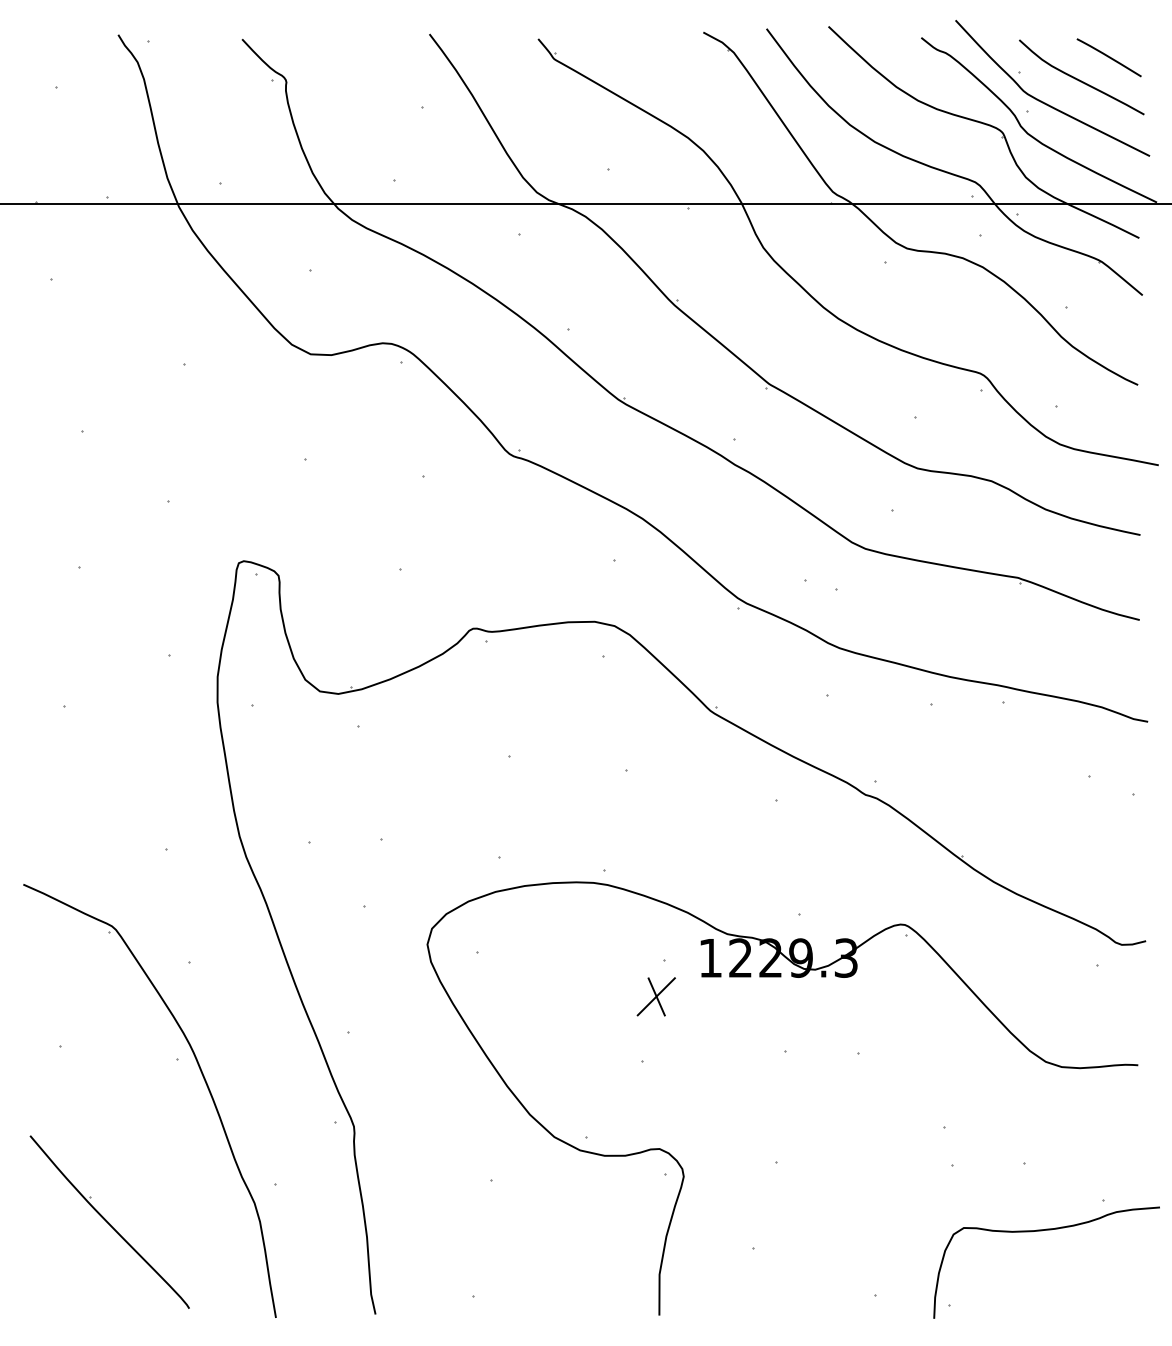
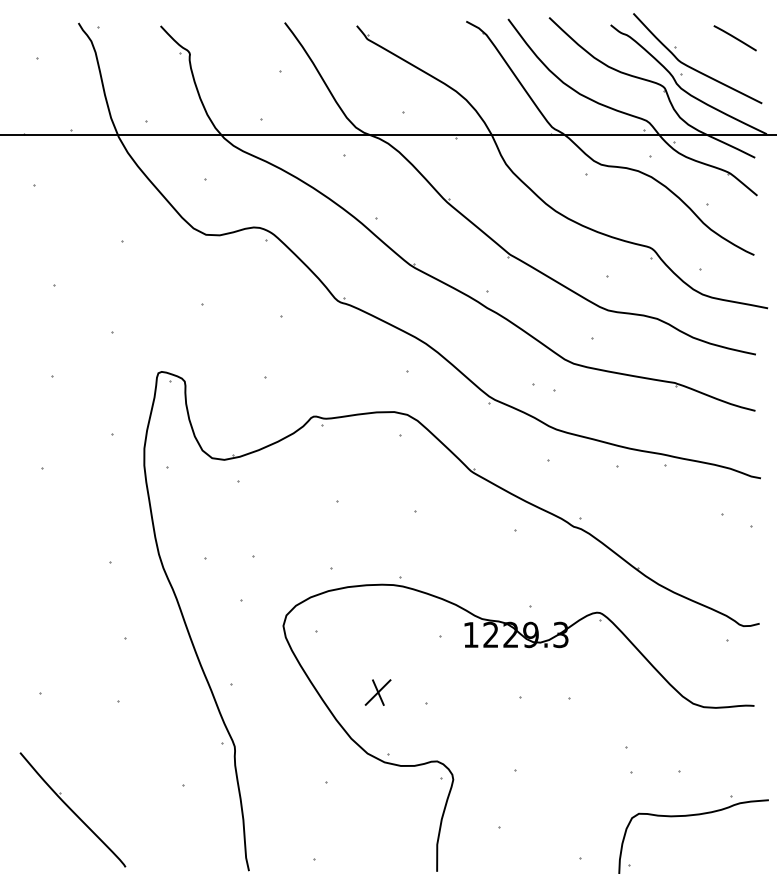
curve: (1080, 79) -> (716, 52), removed
part: (655, 996) -> (377, 692), moved
part: (204, 1082) -> (135, 717), removed

